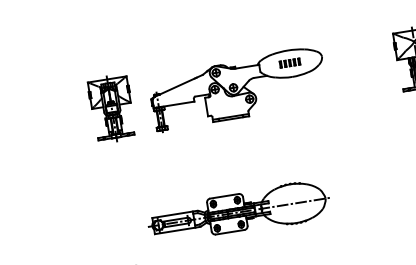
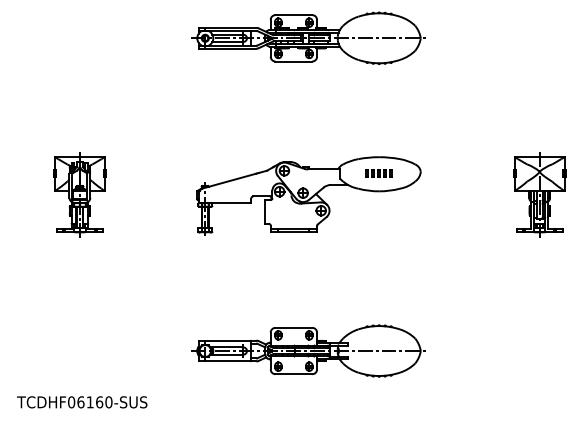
part: (111, 108) -> (79, 194), moved
part: (238, 212) -> (308, 350), moved

